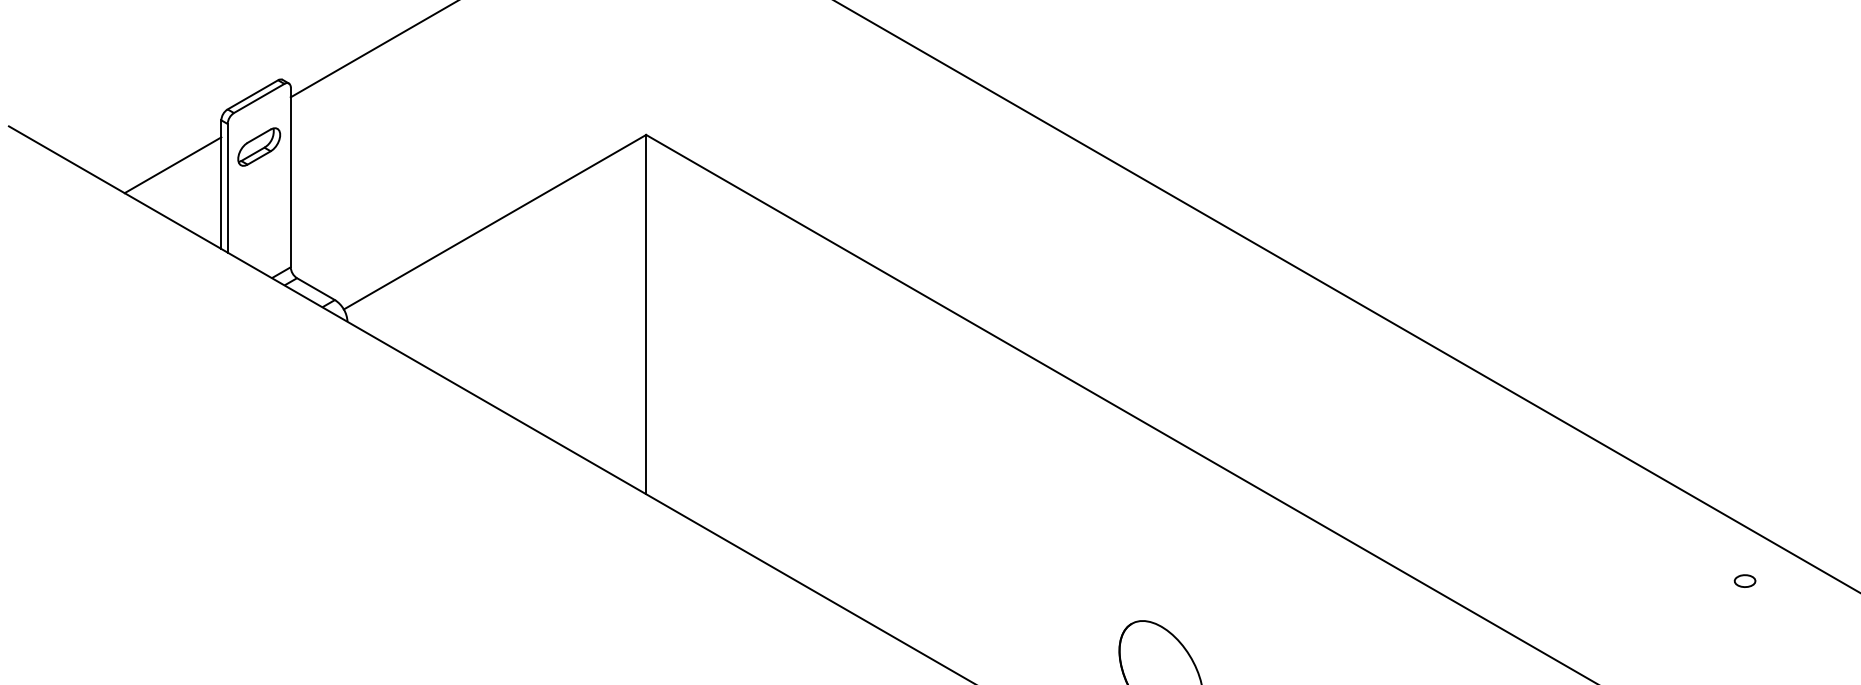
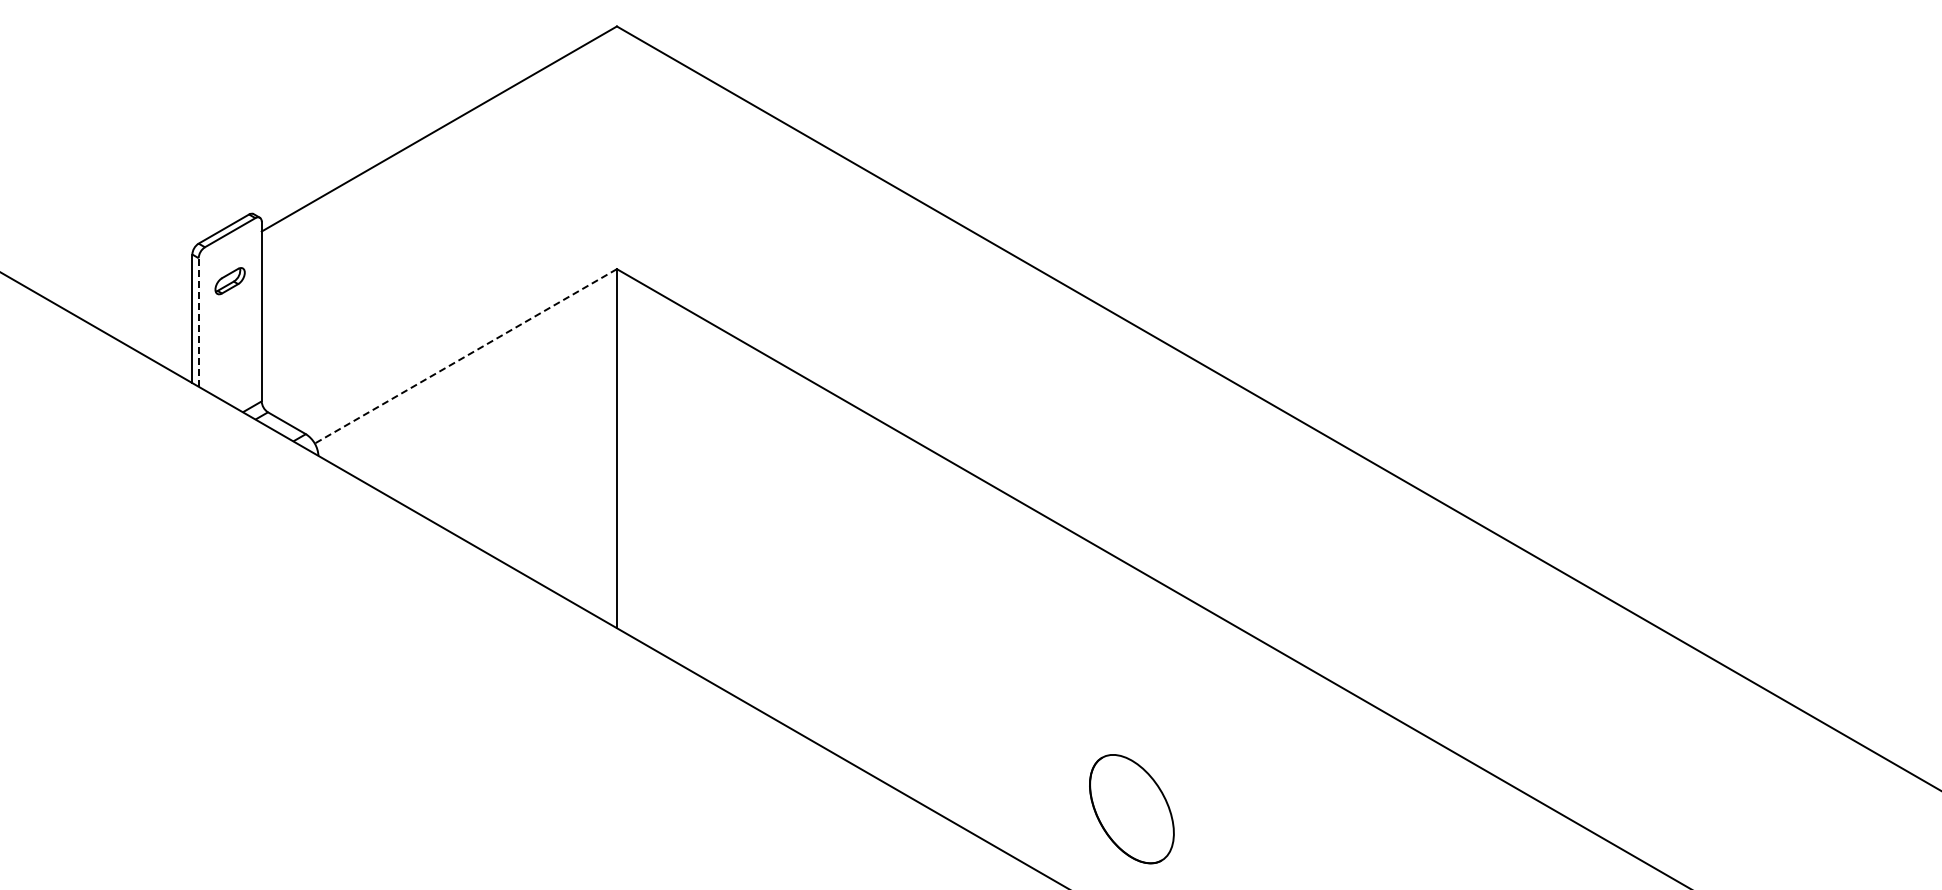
part: (258, 146) -> (229, 280), size x0.7
line: (172, 165) -> (143, 299), removed
line: (227, 187) -> (198, 321), solid -> dashed
line: (494, 222) -> (465, 356), solid -> dashed
part: (1745, 580) -> (1715, 714), removed

